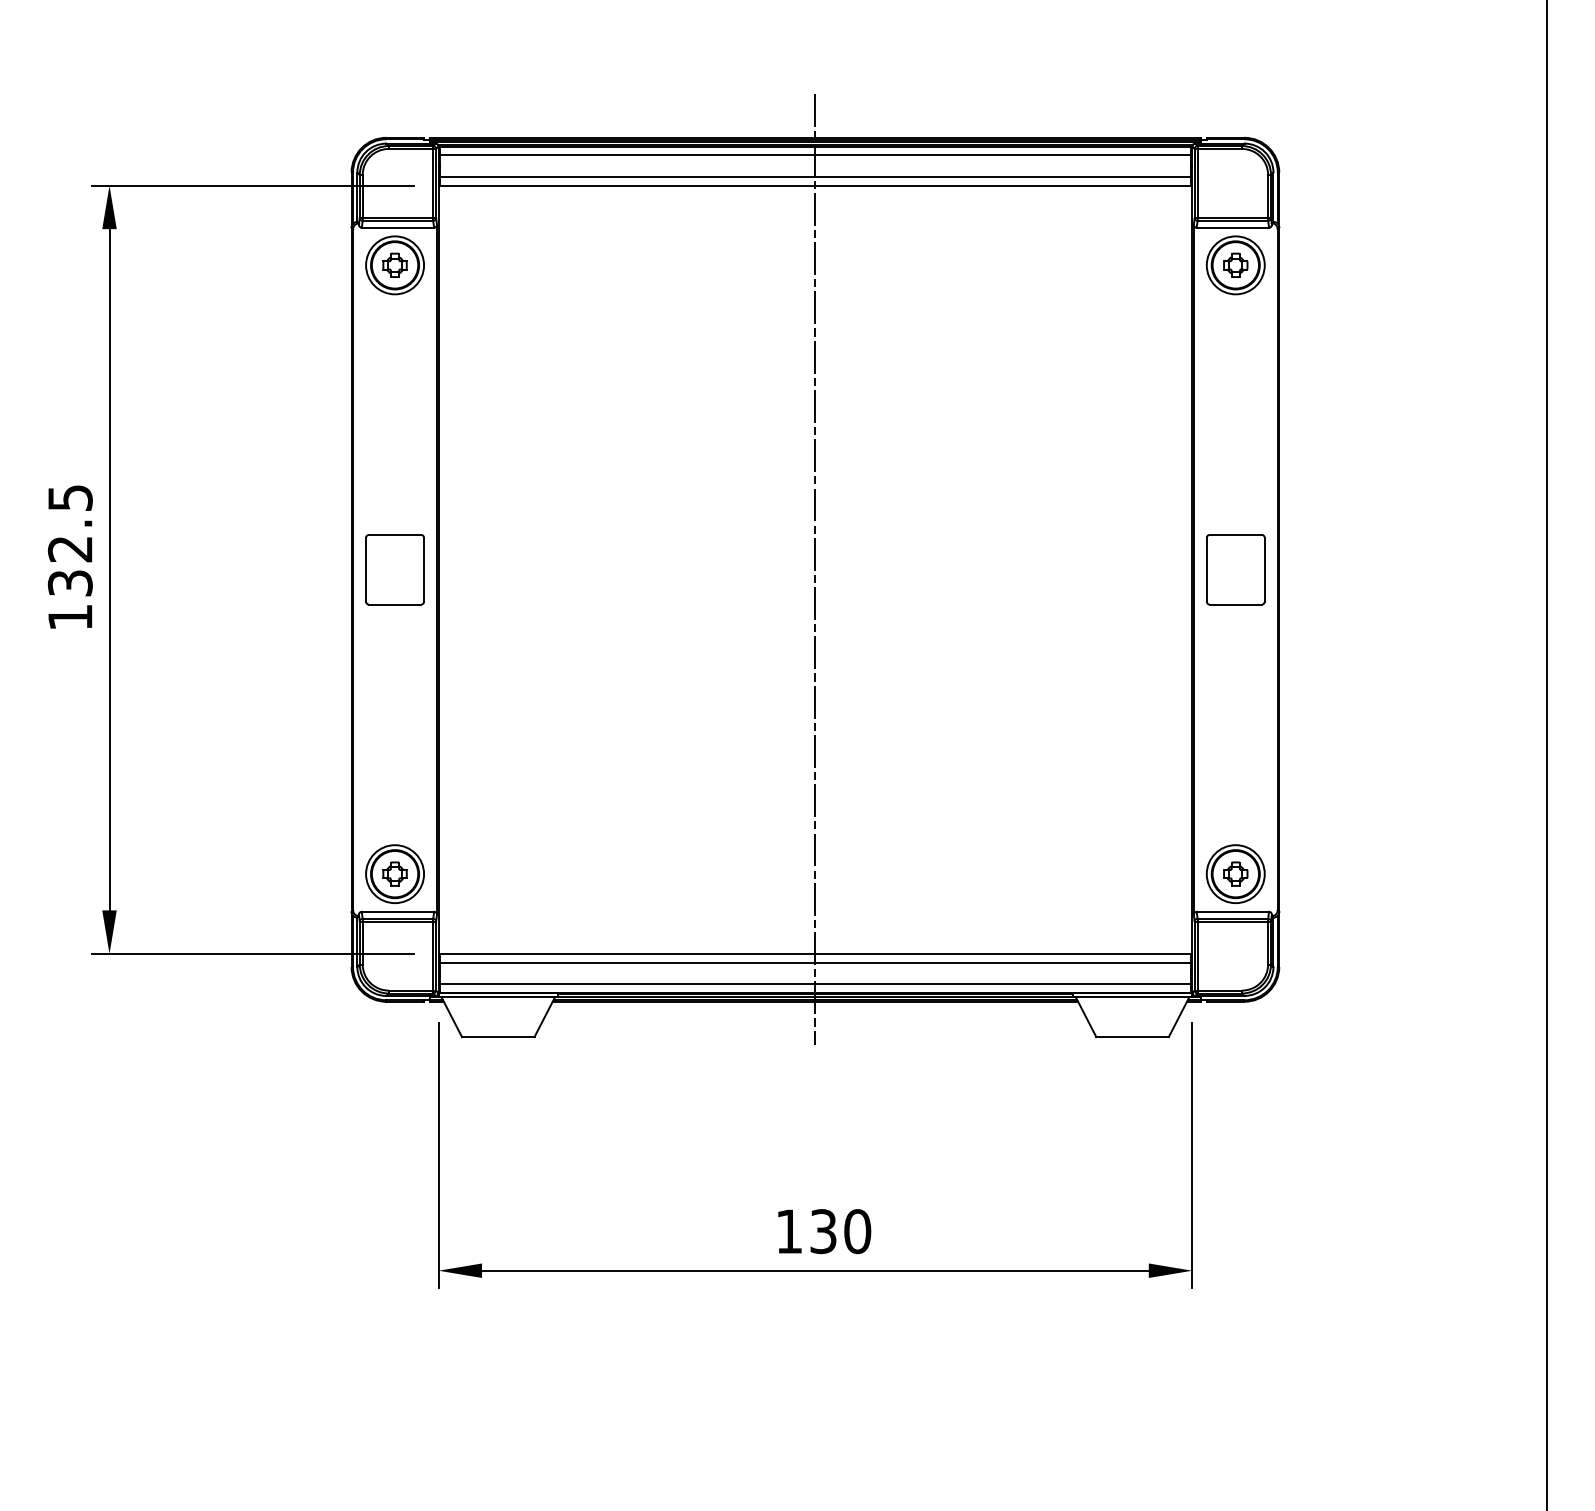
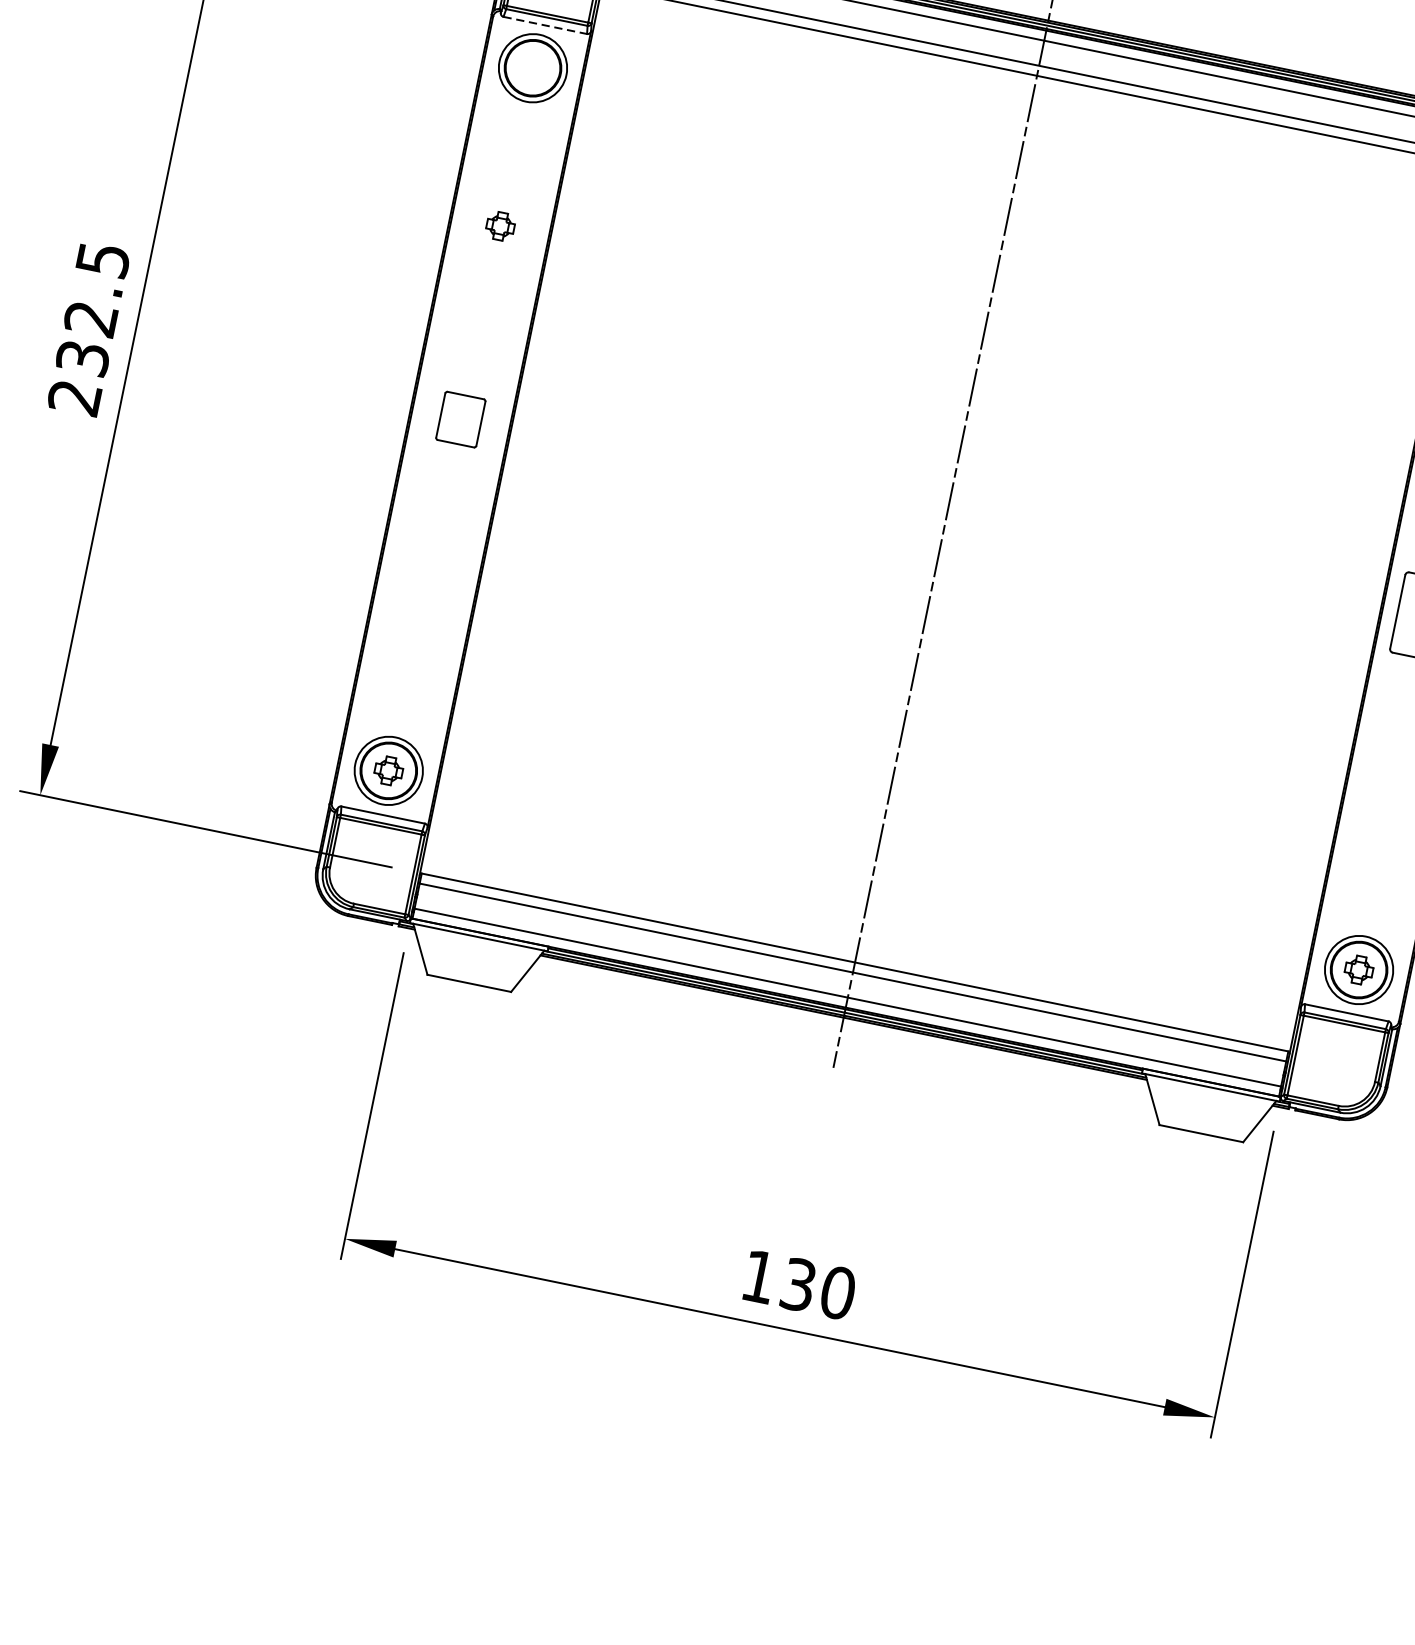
line: (398, 227) -> (545, 25), solid -> dashed
part: (394, 264) -> (500, 225), moved
part: (394, 569) -> (460, 419), size x0.6
text: (69, 617) -> (73, 397), 132.5 -> 232.5

